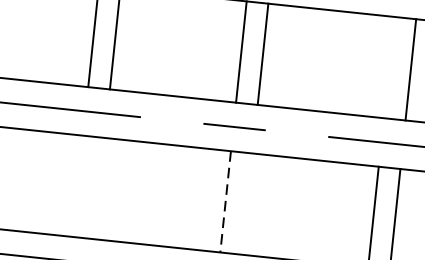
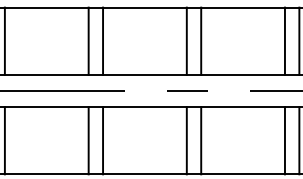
line: (388, 66) -> (284, 40), added
line: (77, 185) -> (88, 140), added
line: (100, 188) -> (103, 140), added
line: (225, 201) -> (186, 140), dashed -> solid
line: (247, 203) -> (201, 140), added

